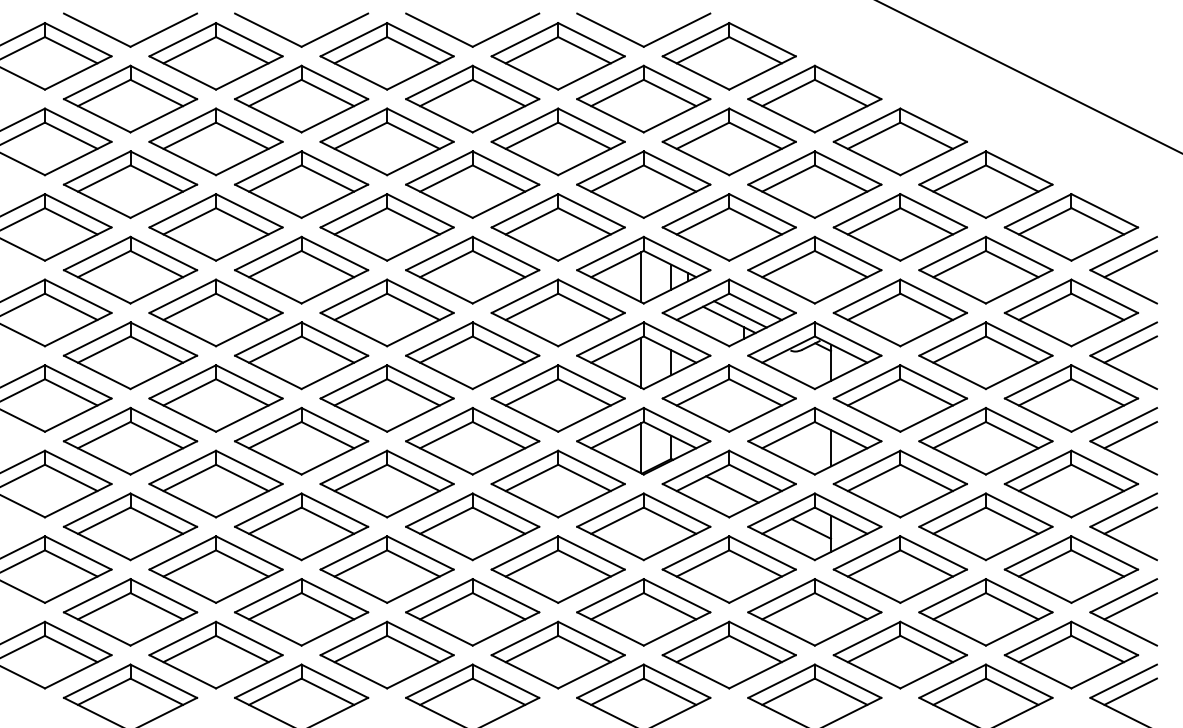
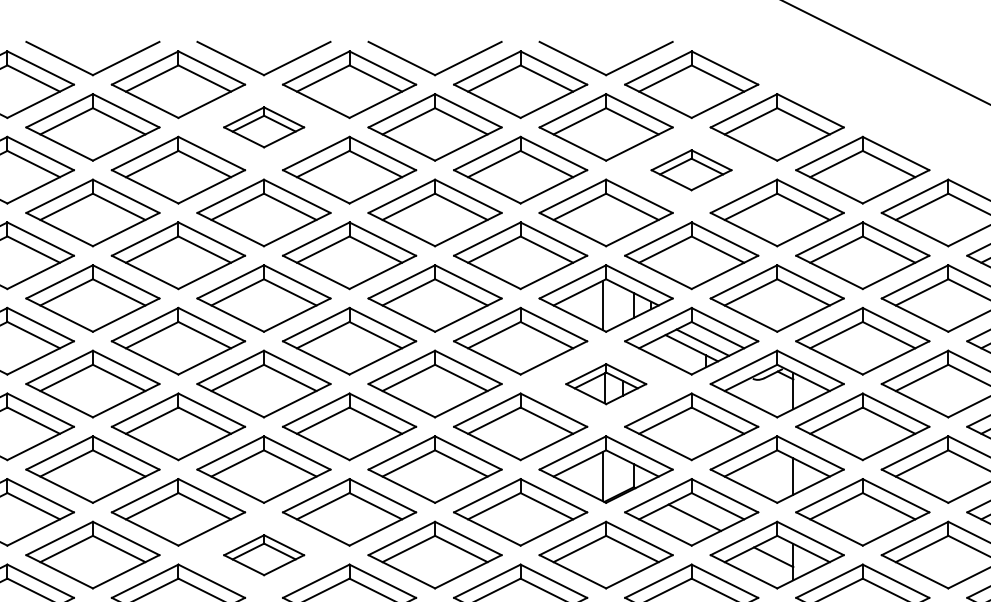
part: (301, 98) -> (263, 126), size x0.6
part: (728, 141) -> (690, 169), size x0.6
part: (643, 355) -> (605, 383), size x0.6
part: (301, 526) -> (263, 554), size x0.6

